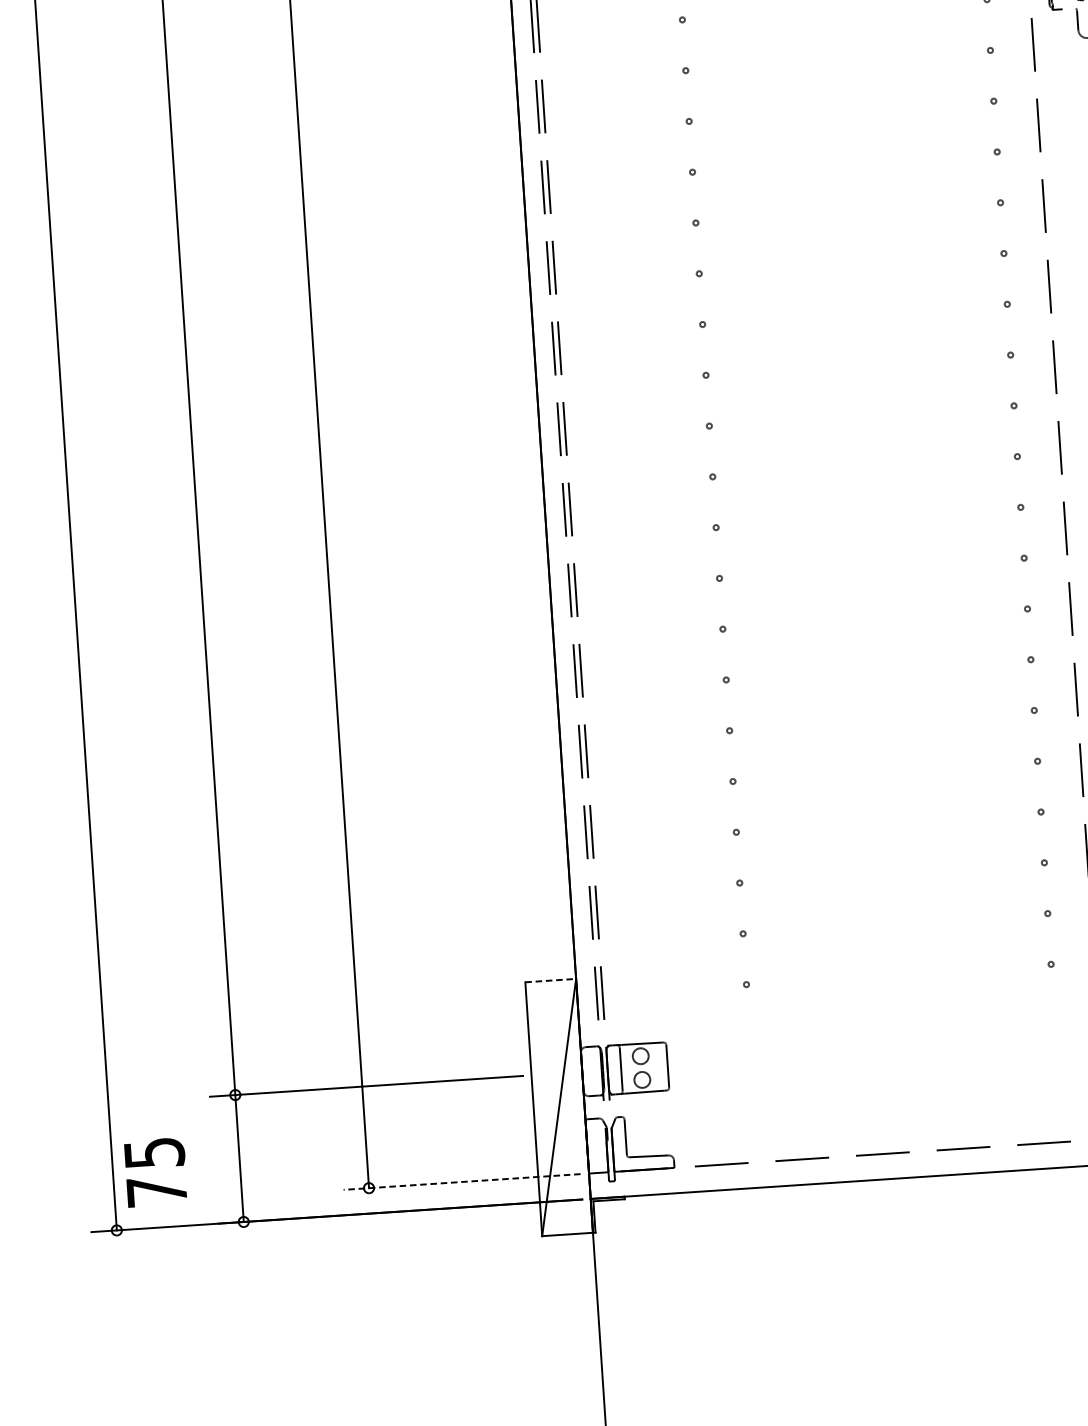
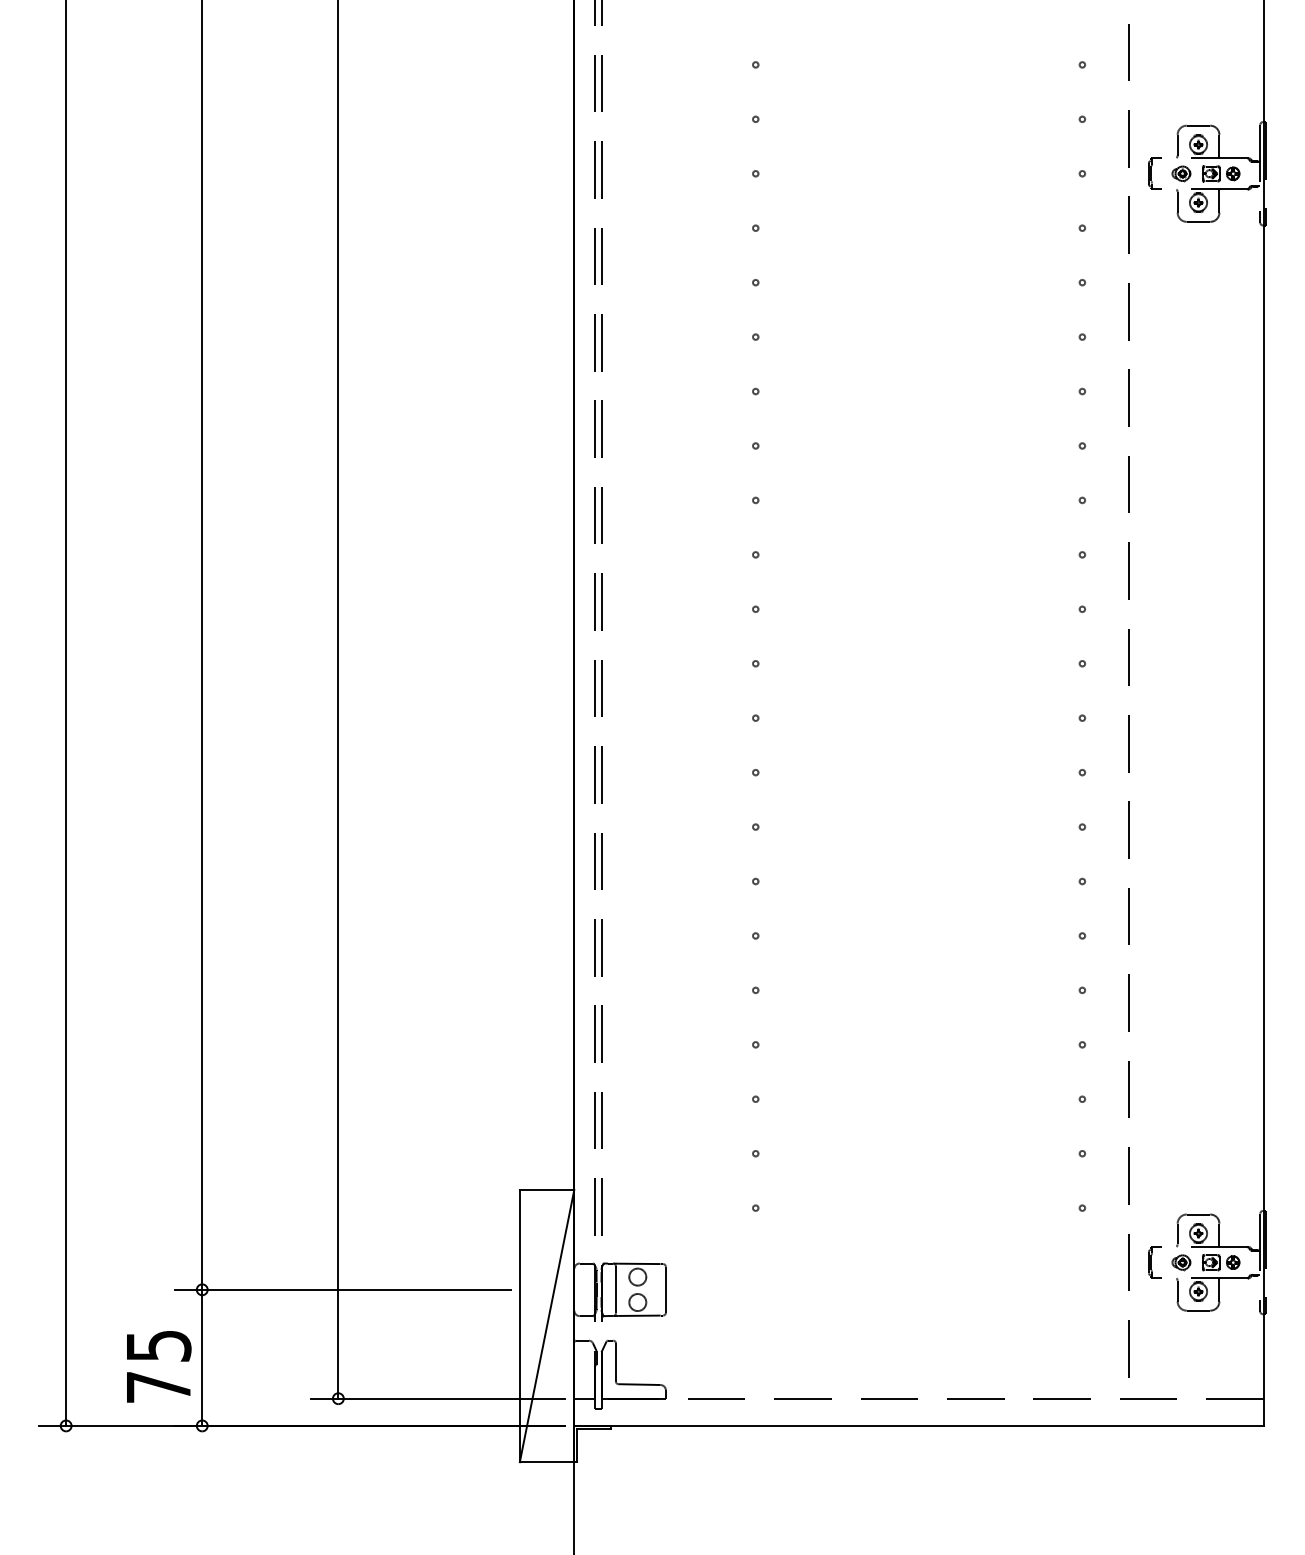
line: (551, 981) -> (547, 1190), dashed -> solid
text: (156, 1172) -> (159, 1366), moved
line: (461, 1181) -> (437, 1398), dashed -> solid

